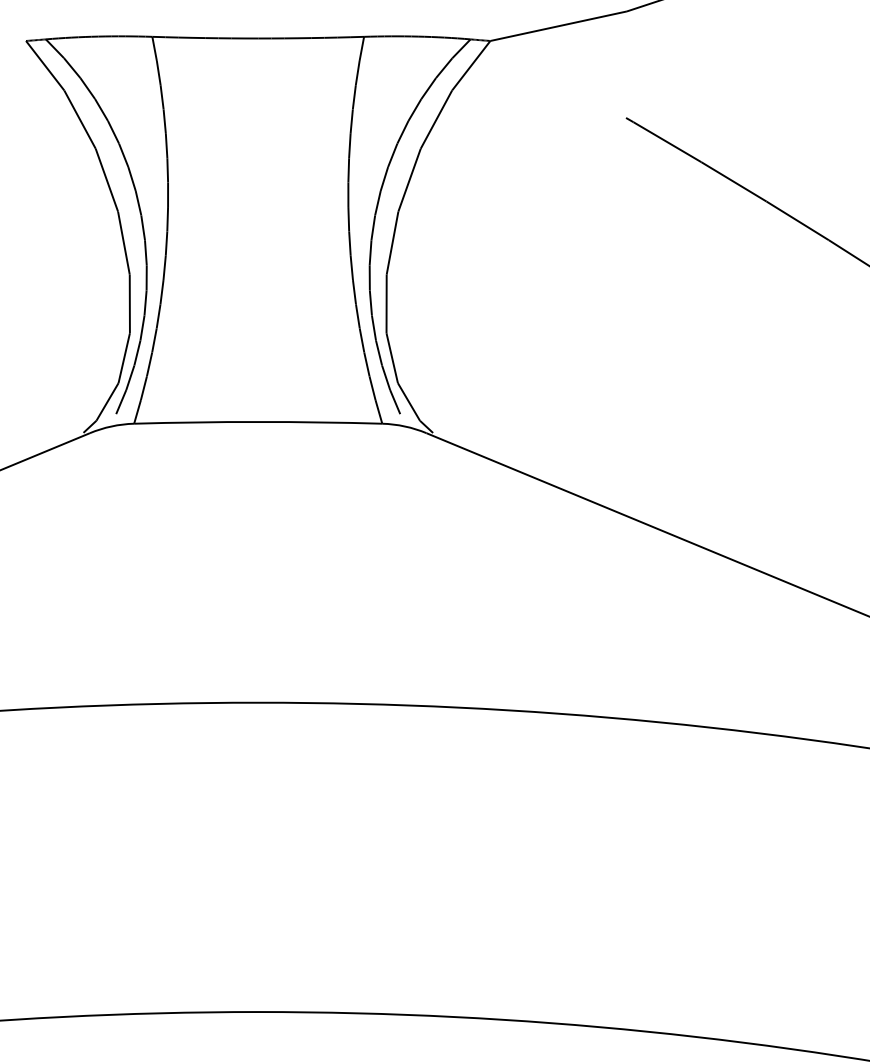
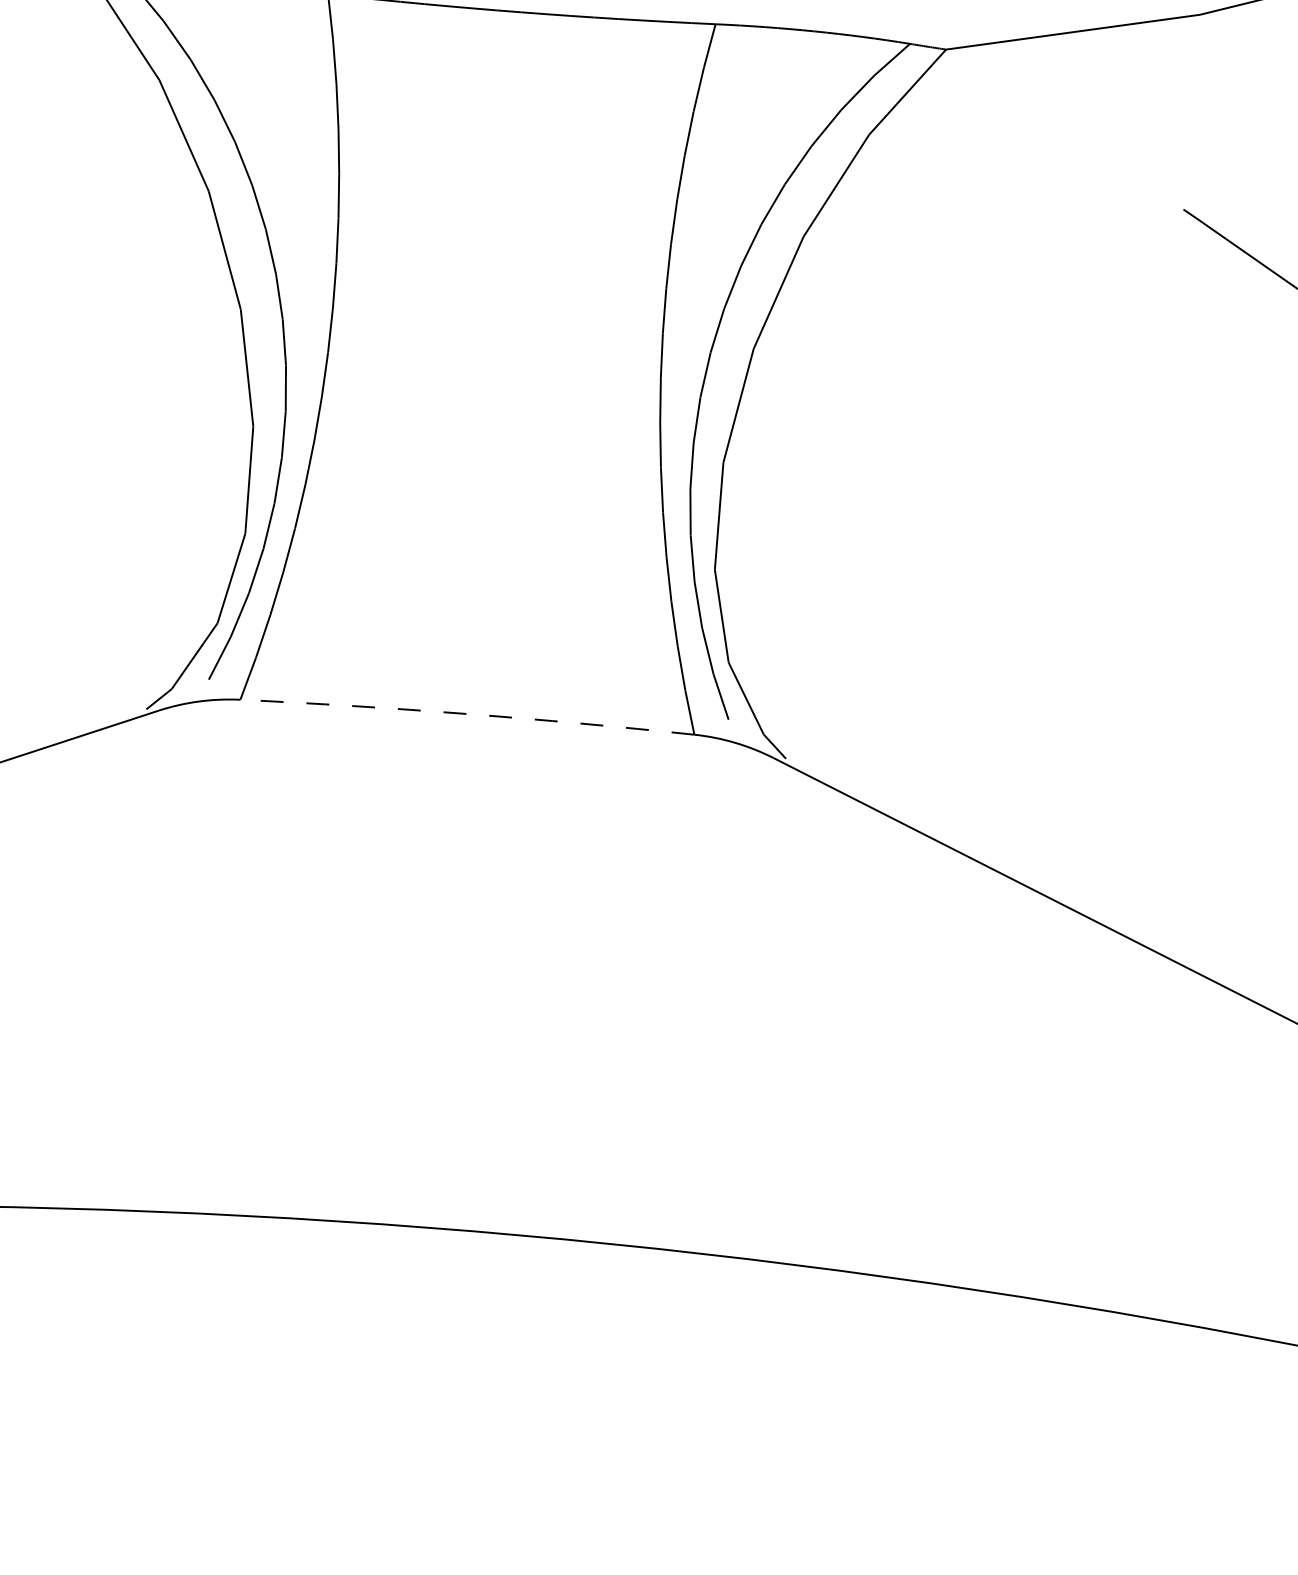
arc: (258, 421) -> (468, 713), solid -> dashed

